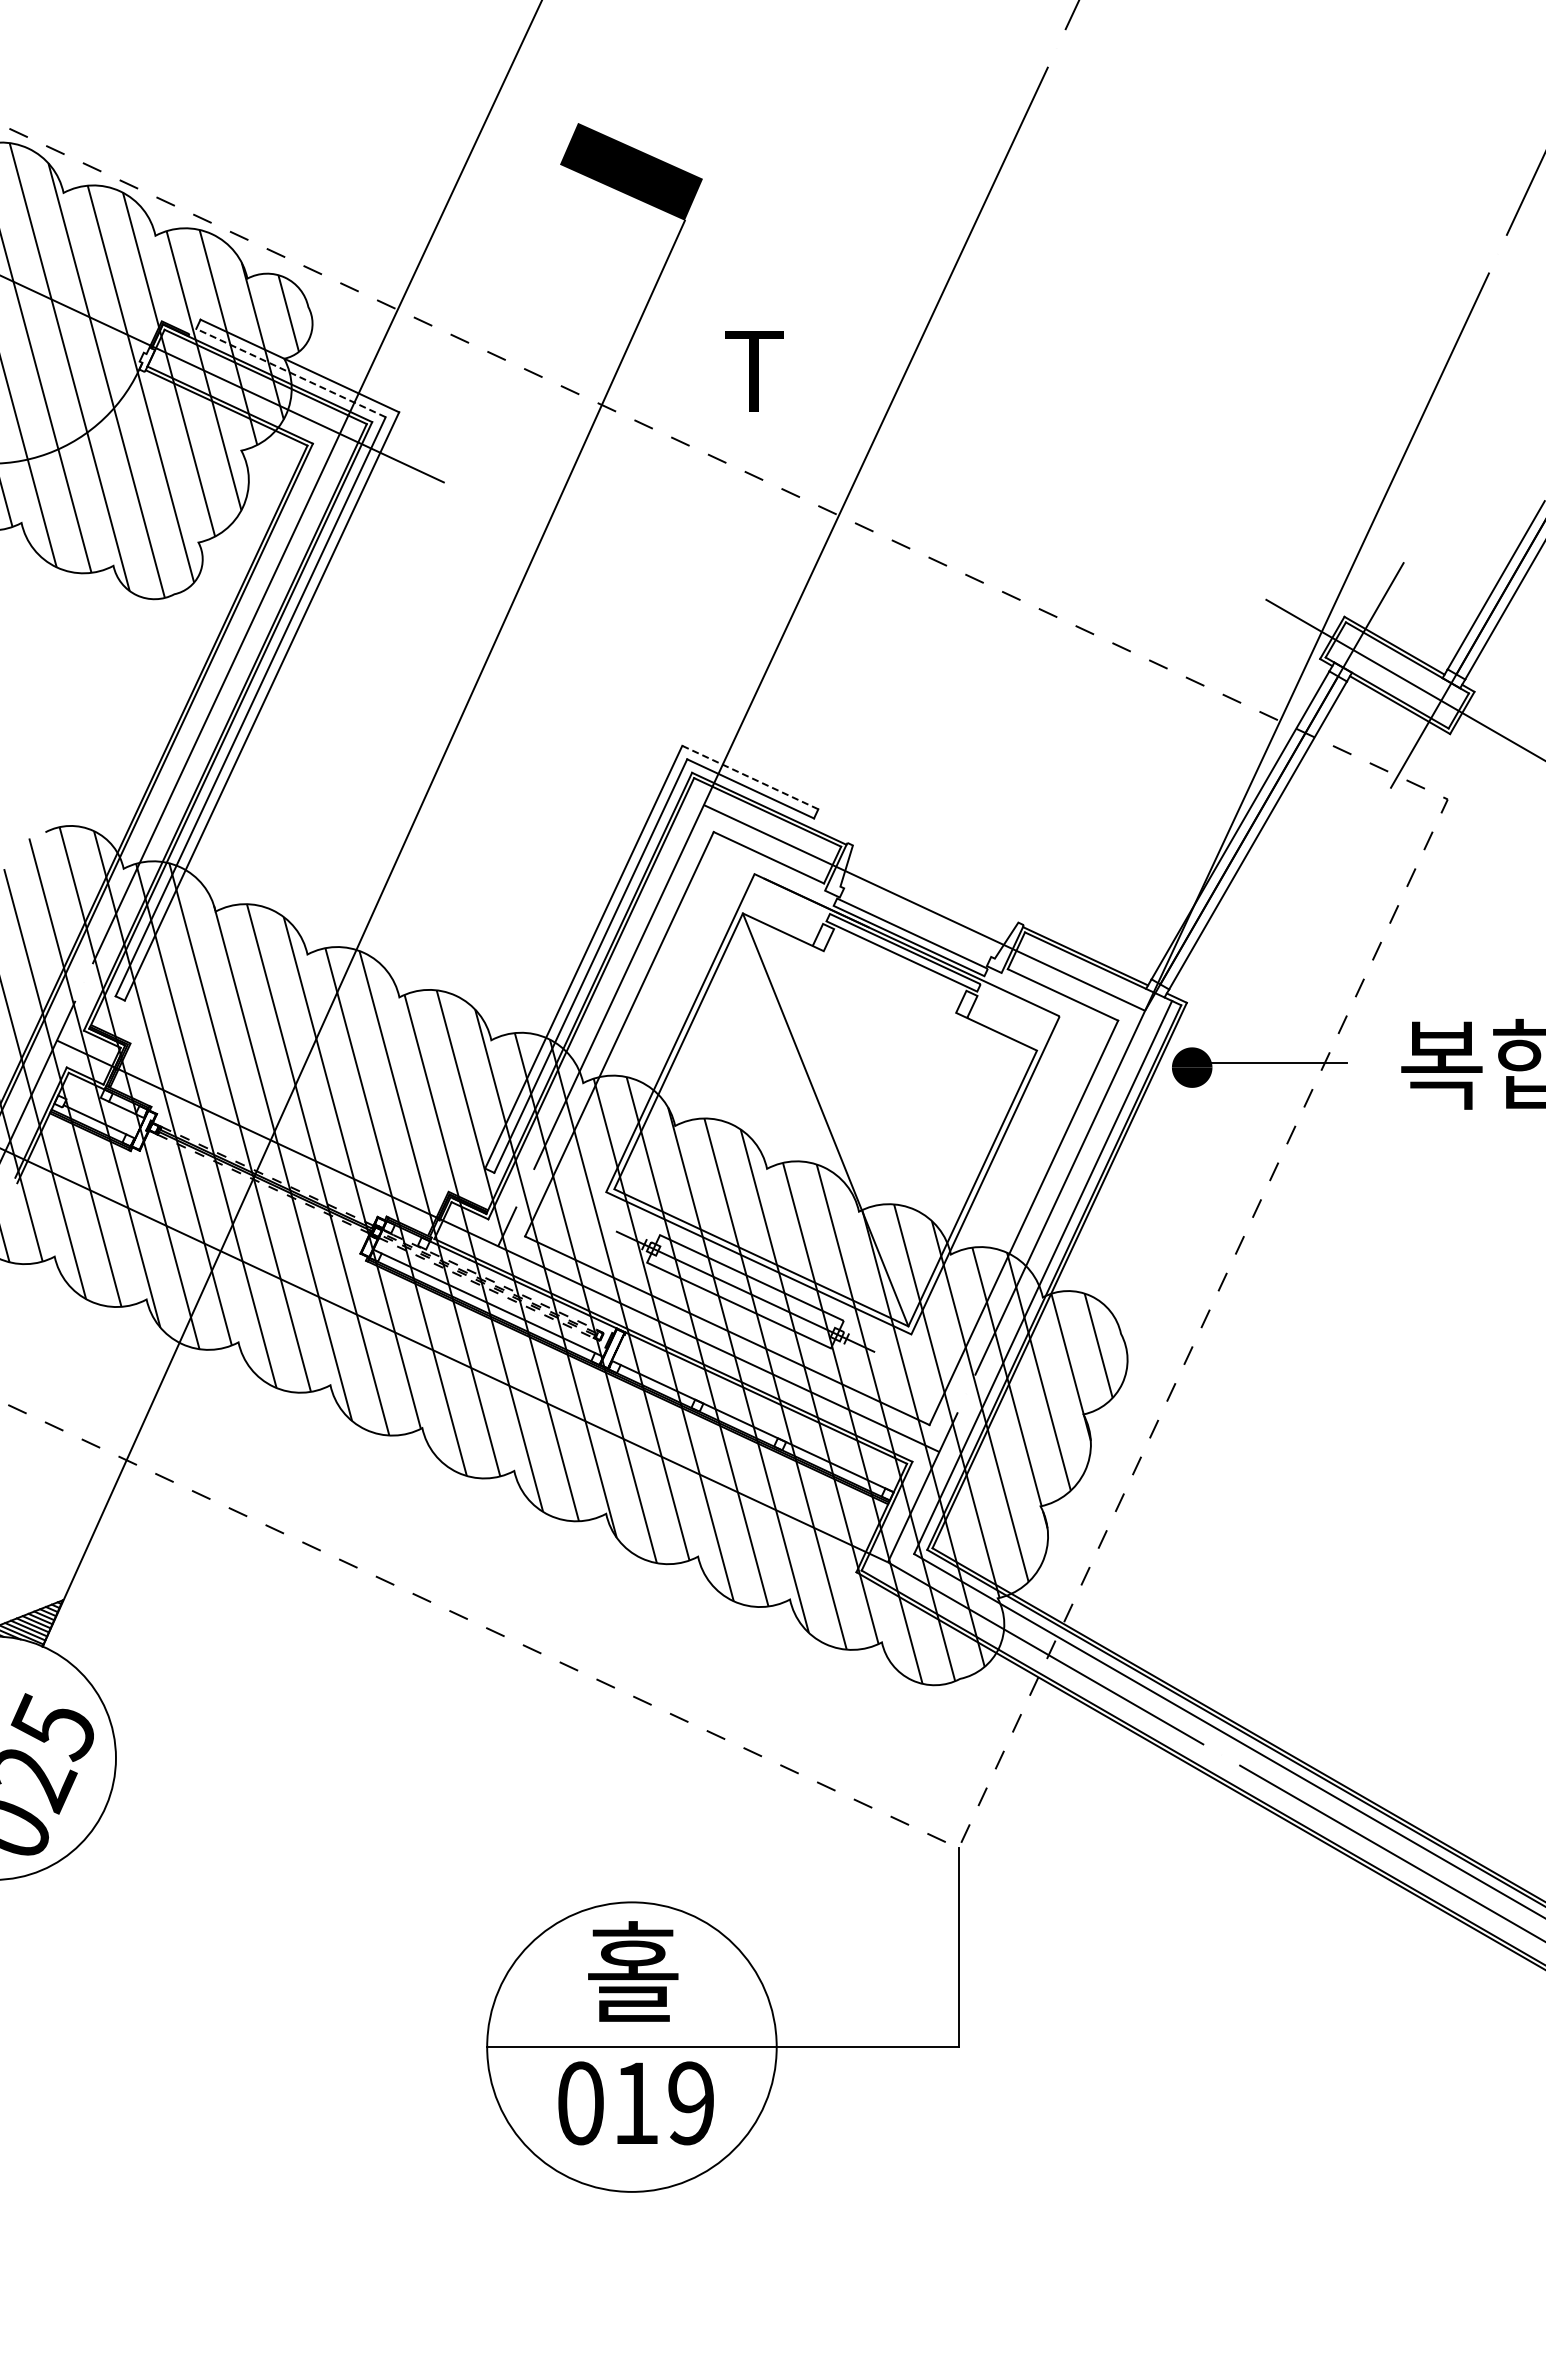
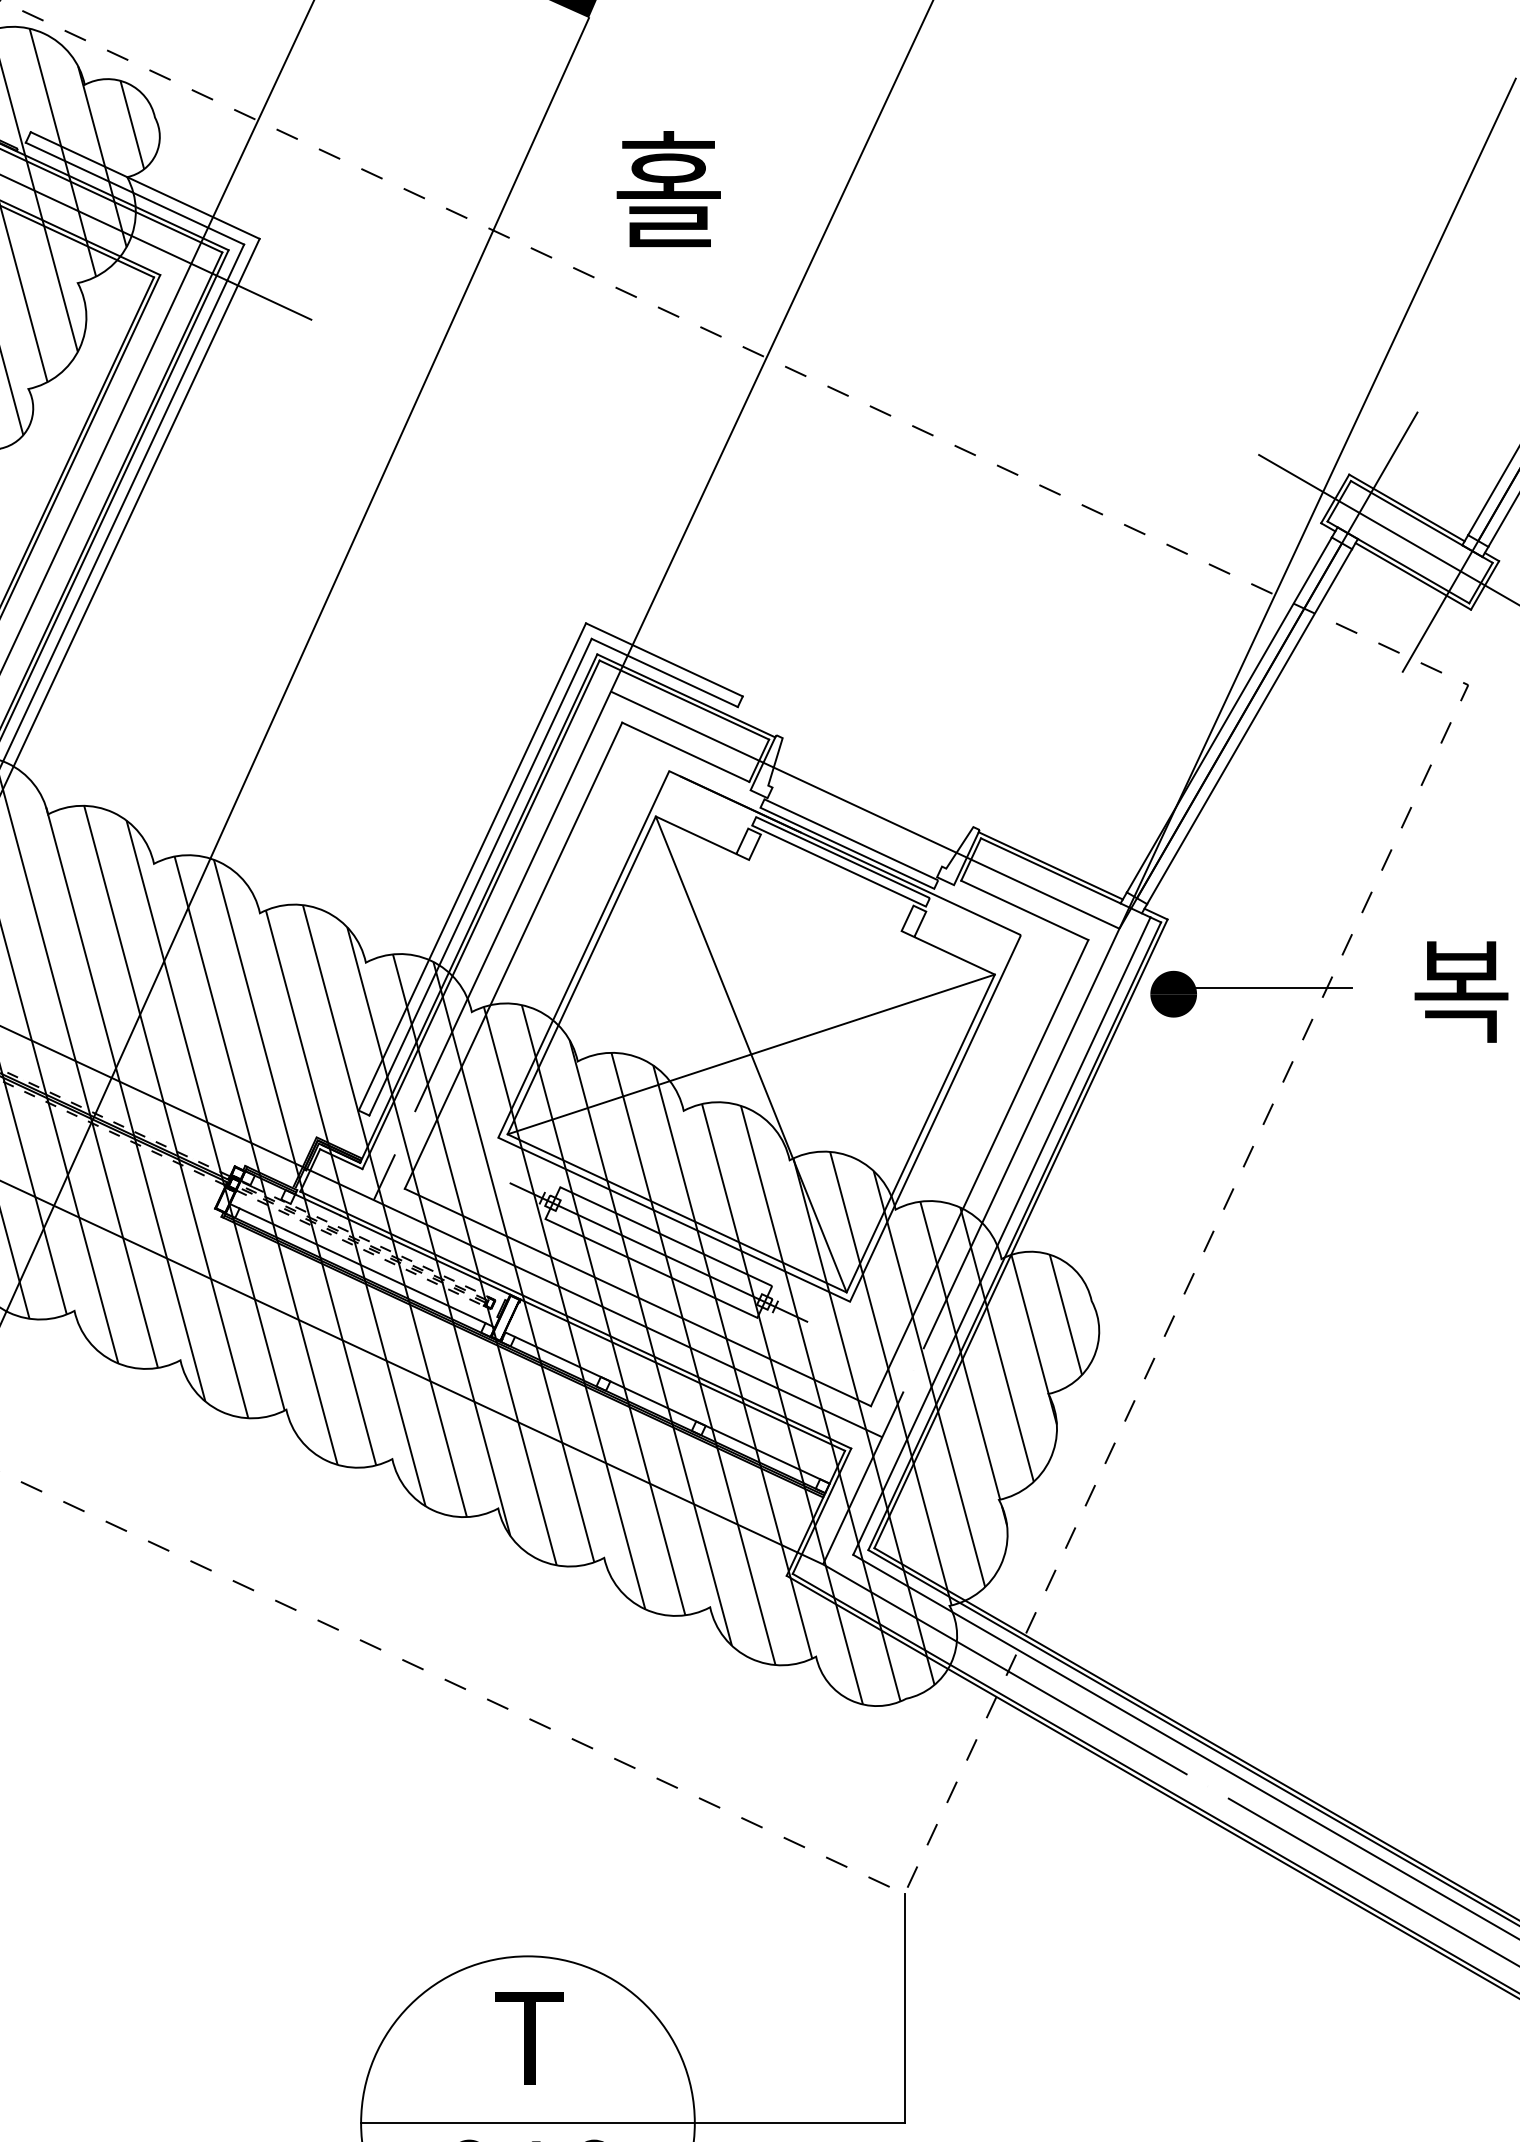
text: (754, 368) -> (669, 188), T -> 홀
line: (290, 372) -> (134, 193), dashed -> solid
line: (749, 777) -> (663, 659), dashed -> solid
line: (825, 1119) -> (751, 1053), added
text: (633, 1971) -> (529, 2036), 홀 -> T

